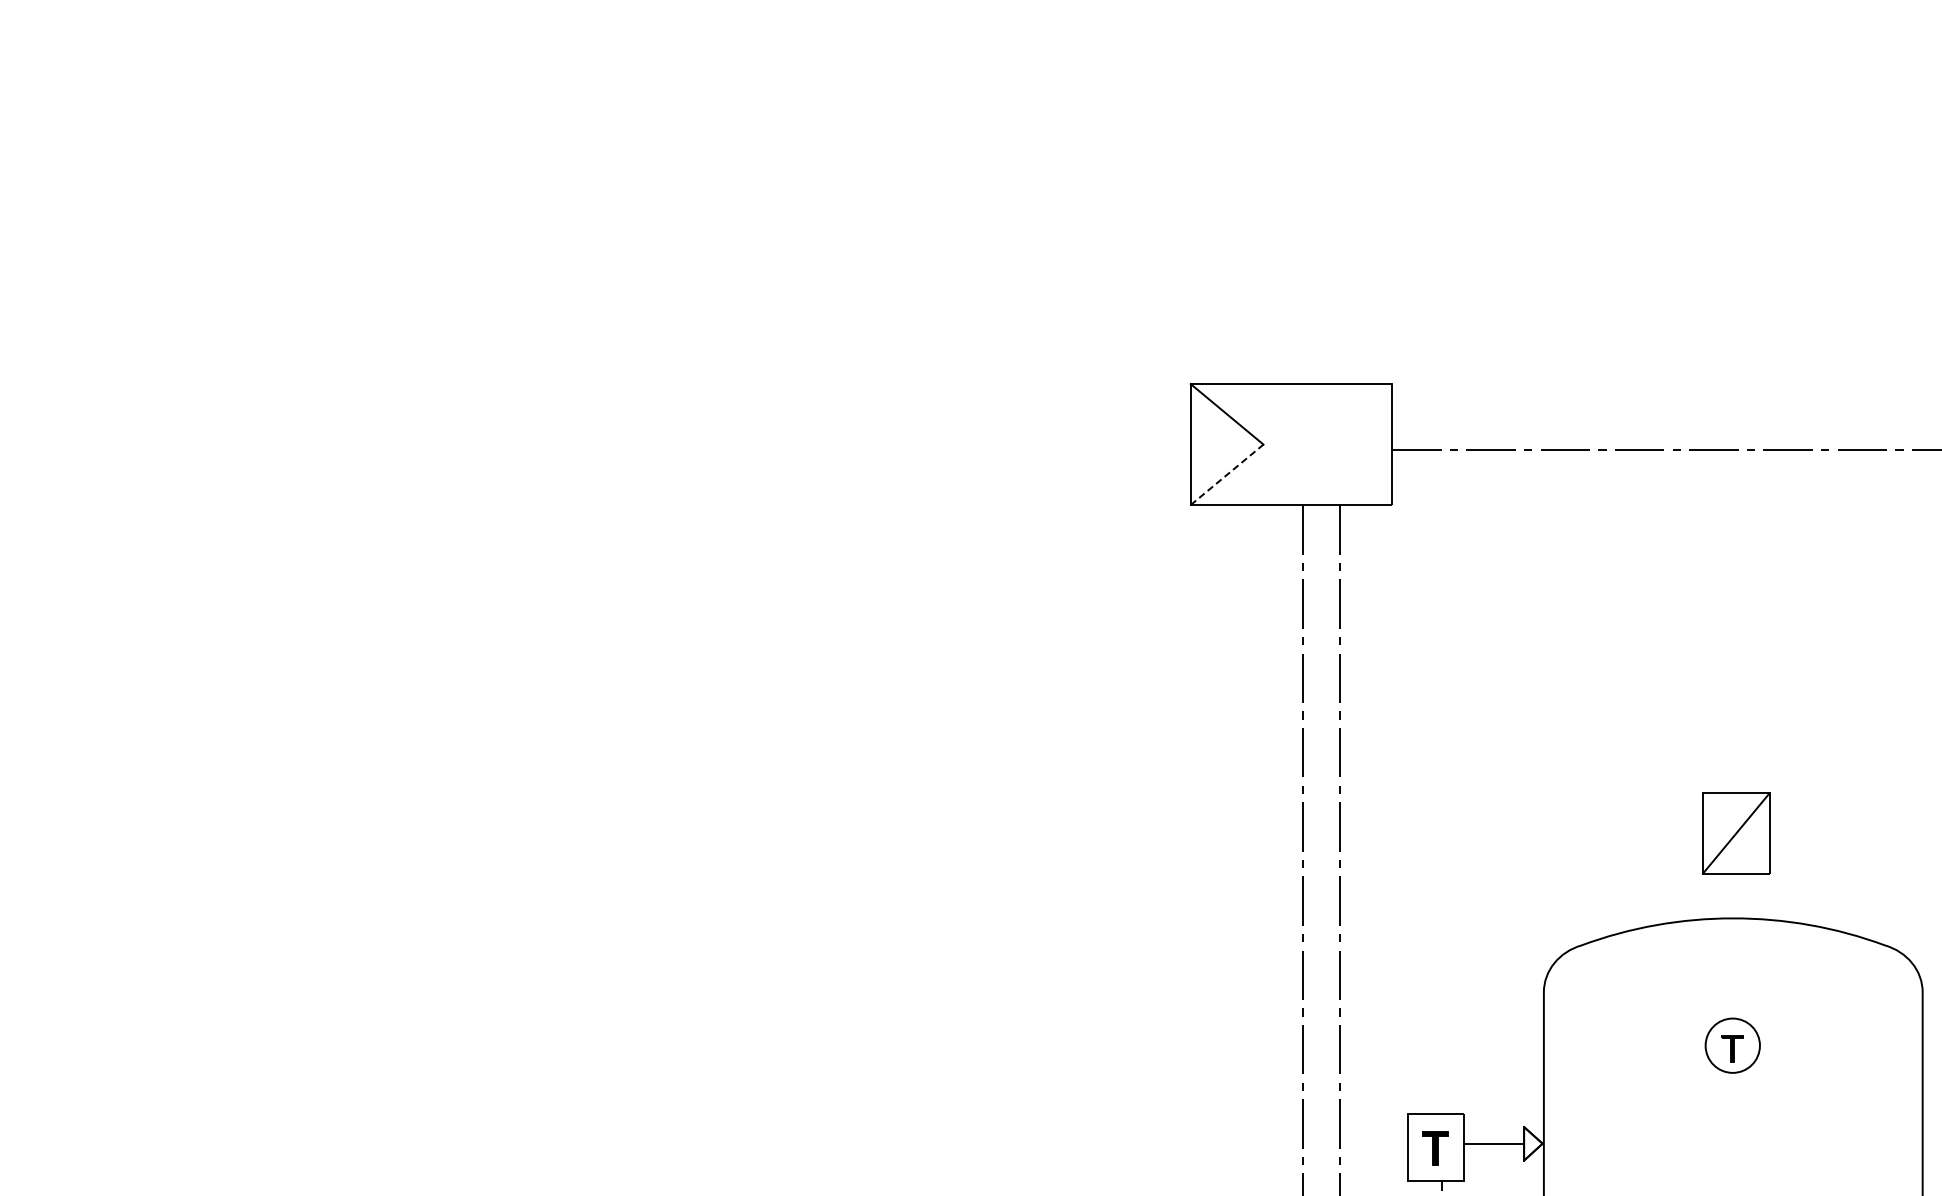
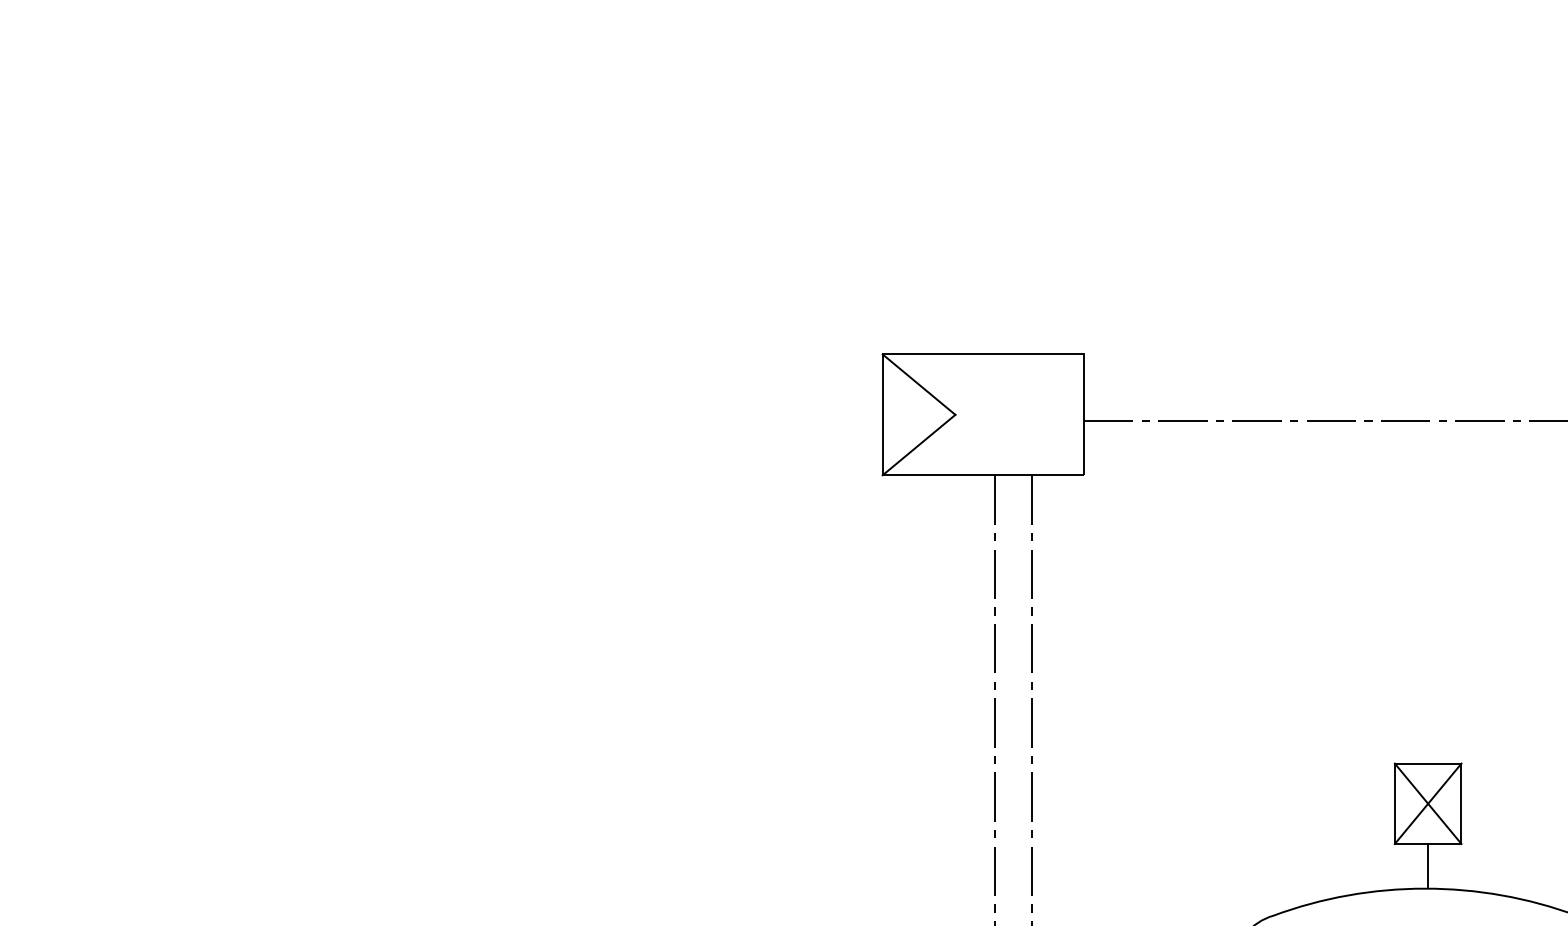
line: (1227, 474) -> (919, 444), dashed -> solid
line: (1735, 833) -> (1427, 803), added
line: (1736, 895) -> (1428, 865), added

